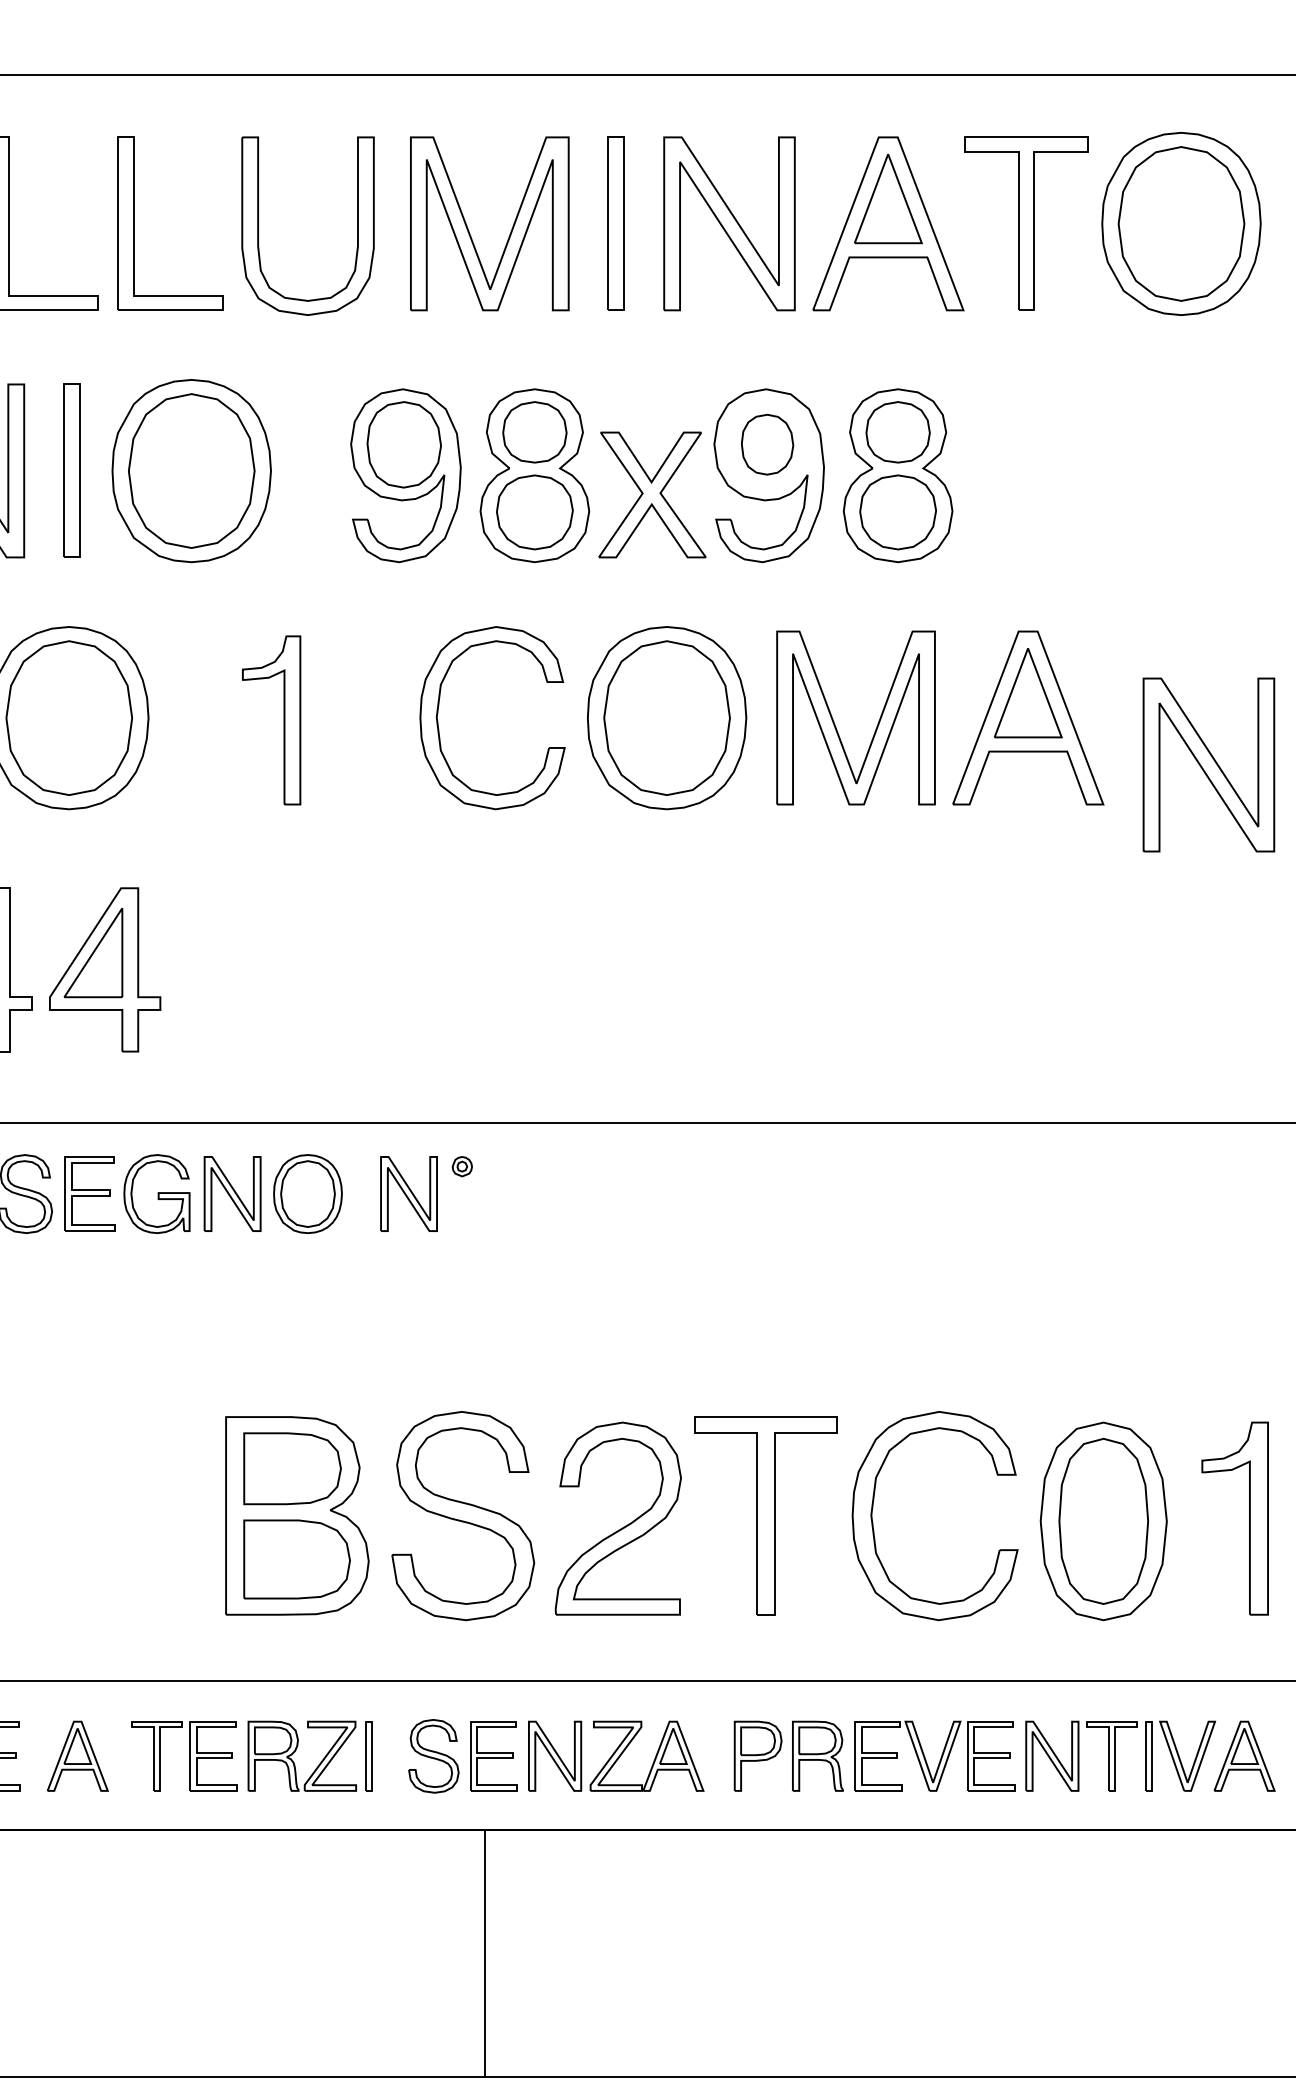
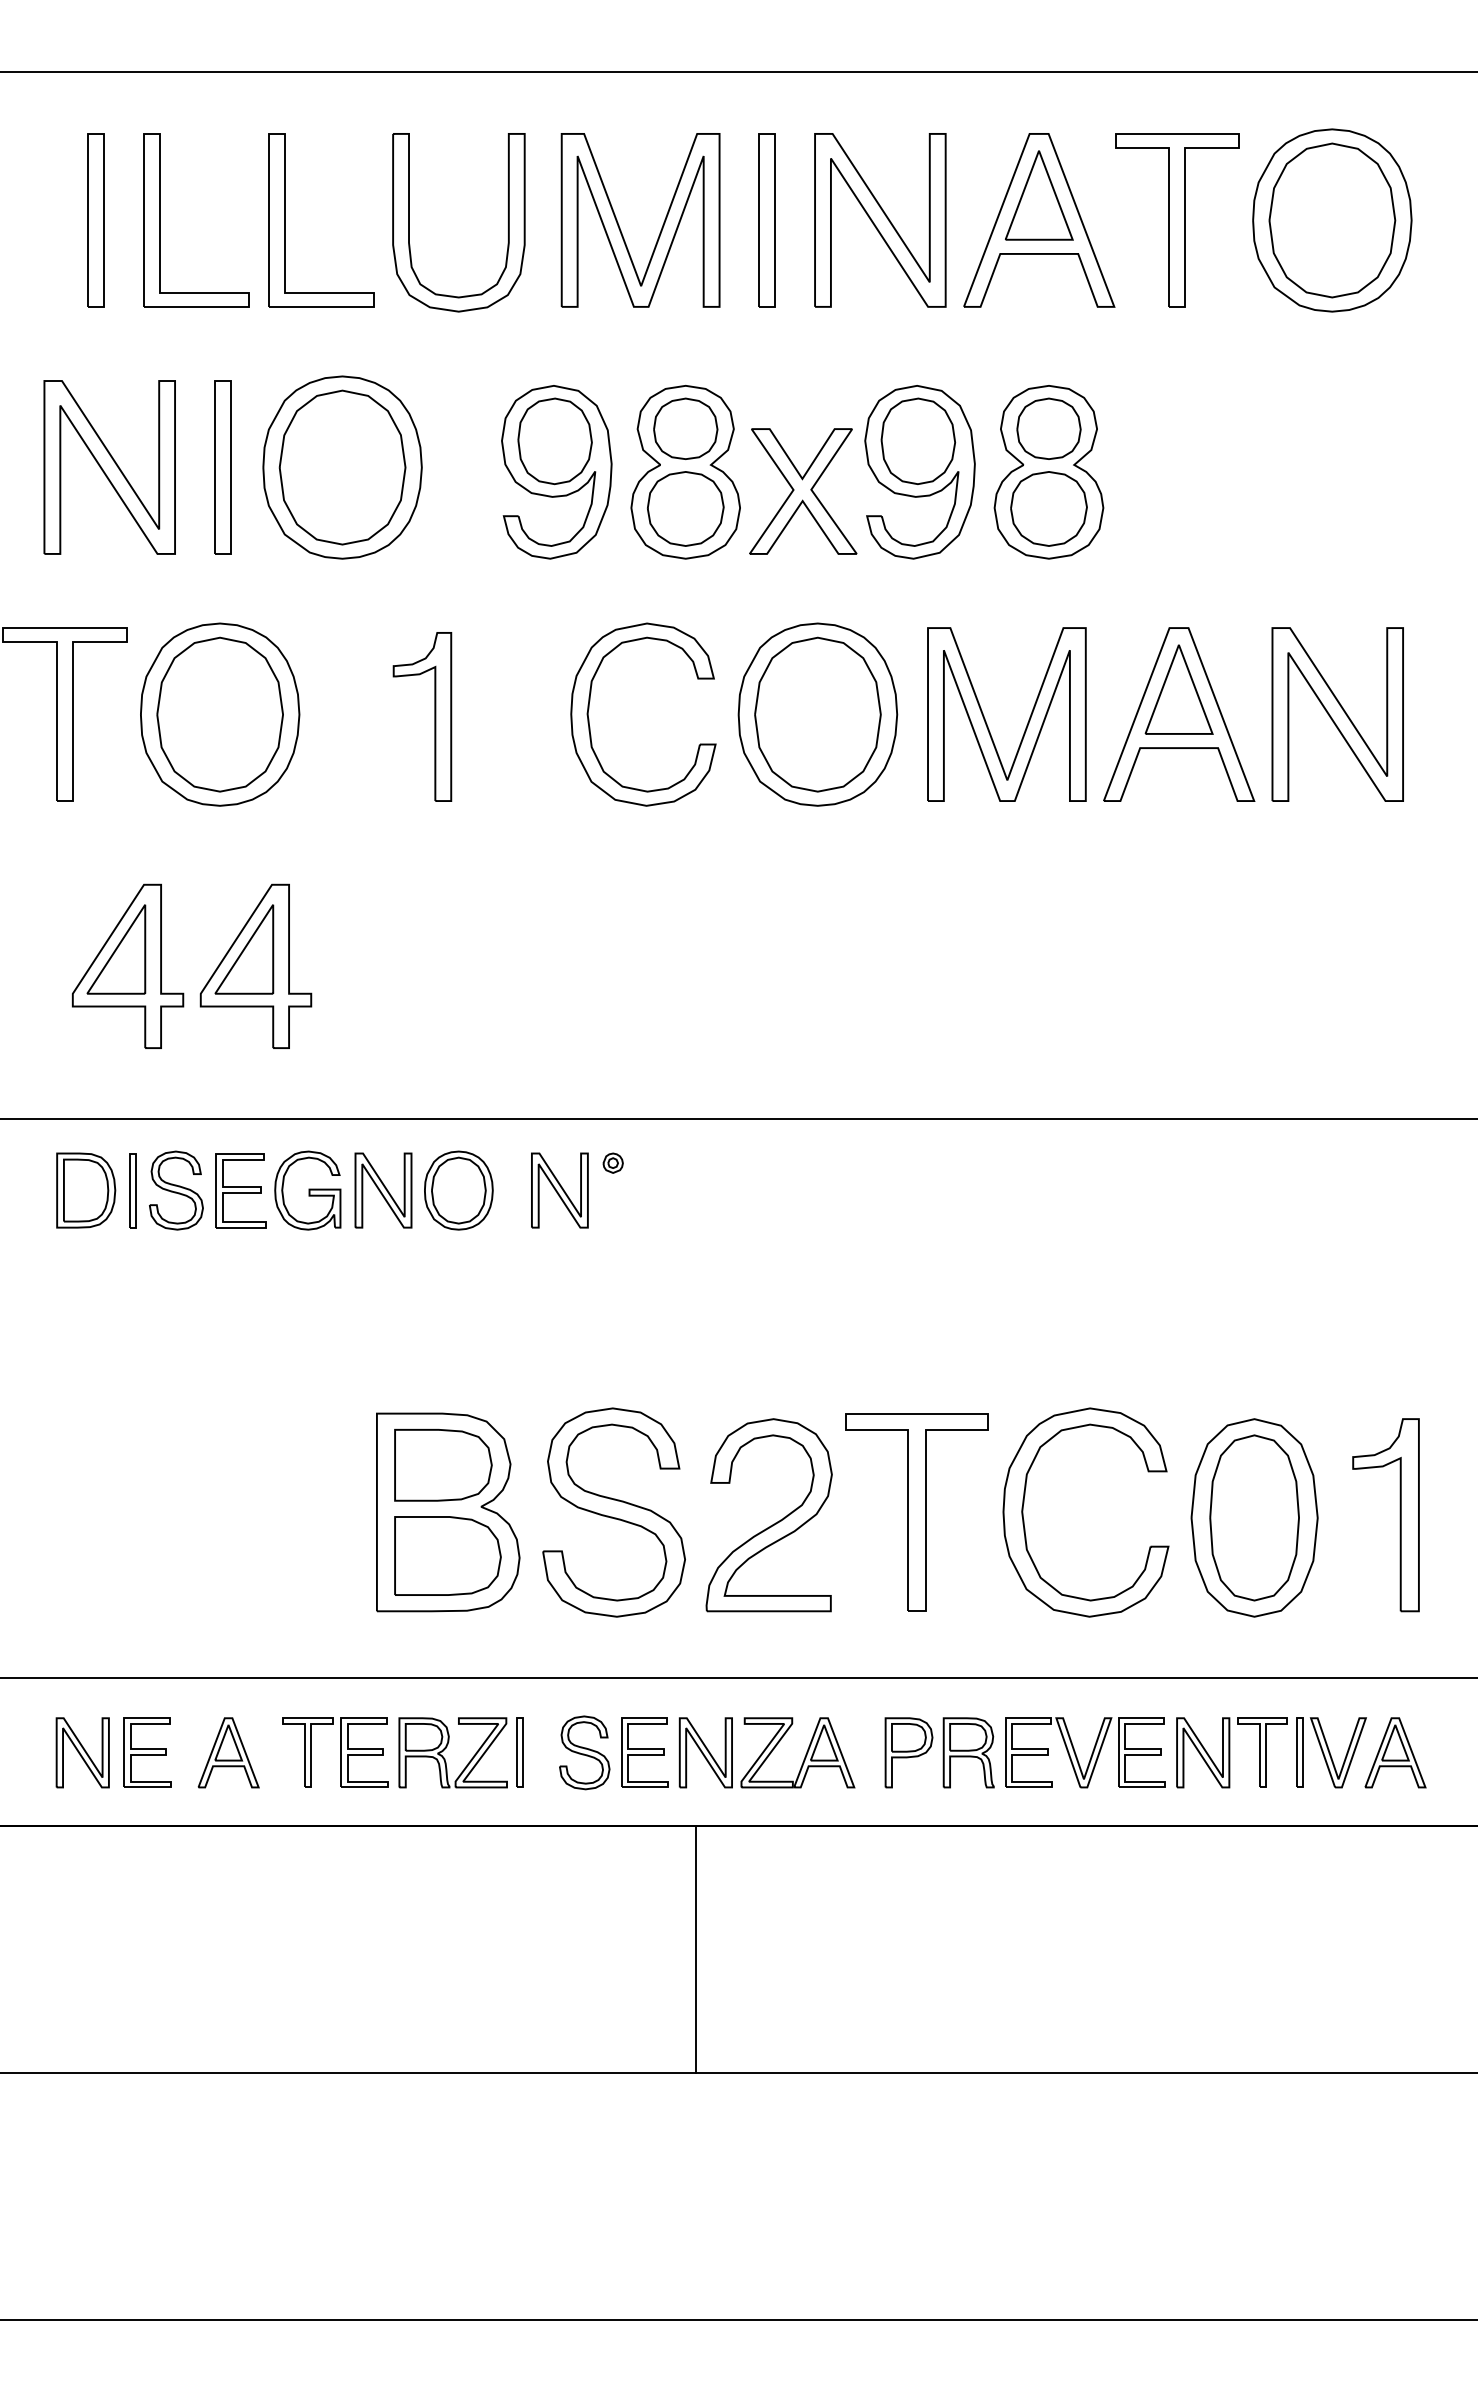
part: (767, 443) -> (918, 440), size x1.43
part: (1208, 764) -> (1337, 714), moved
line: (484, 1952) -> (696, 1949), moved

